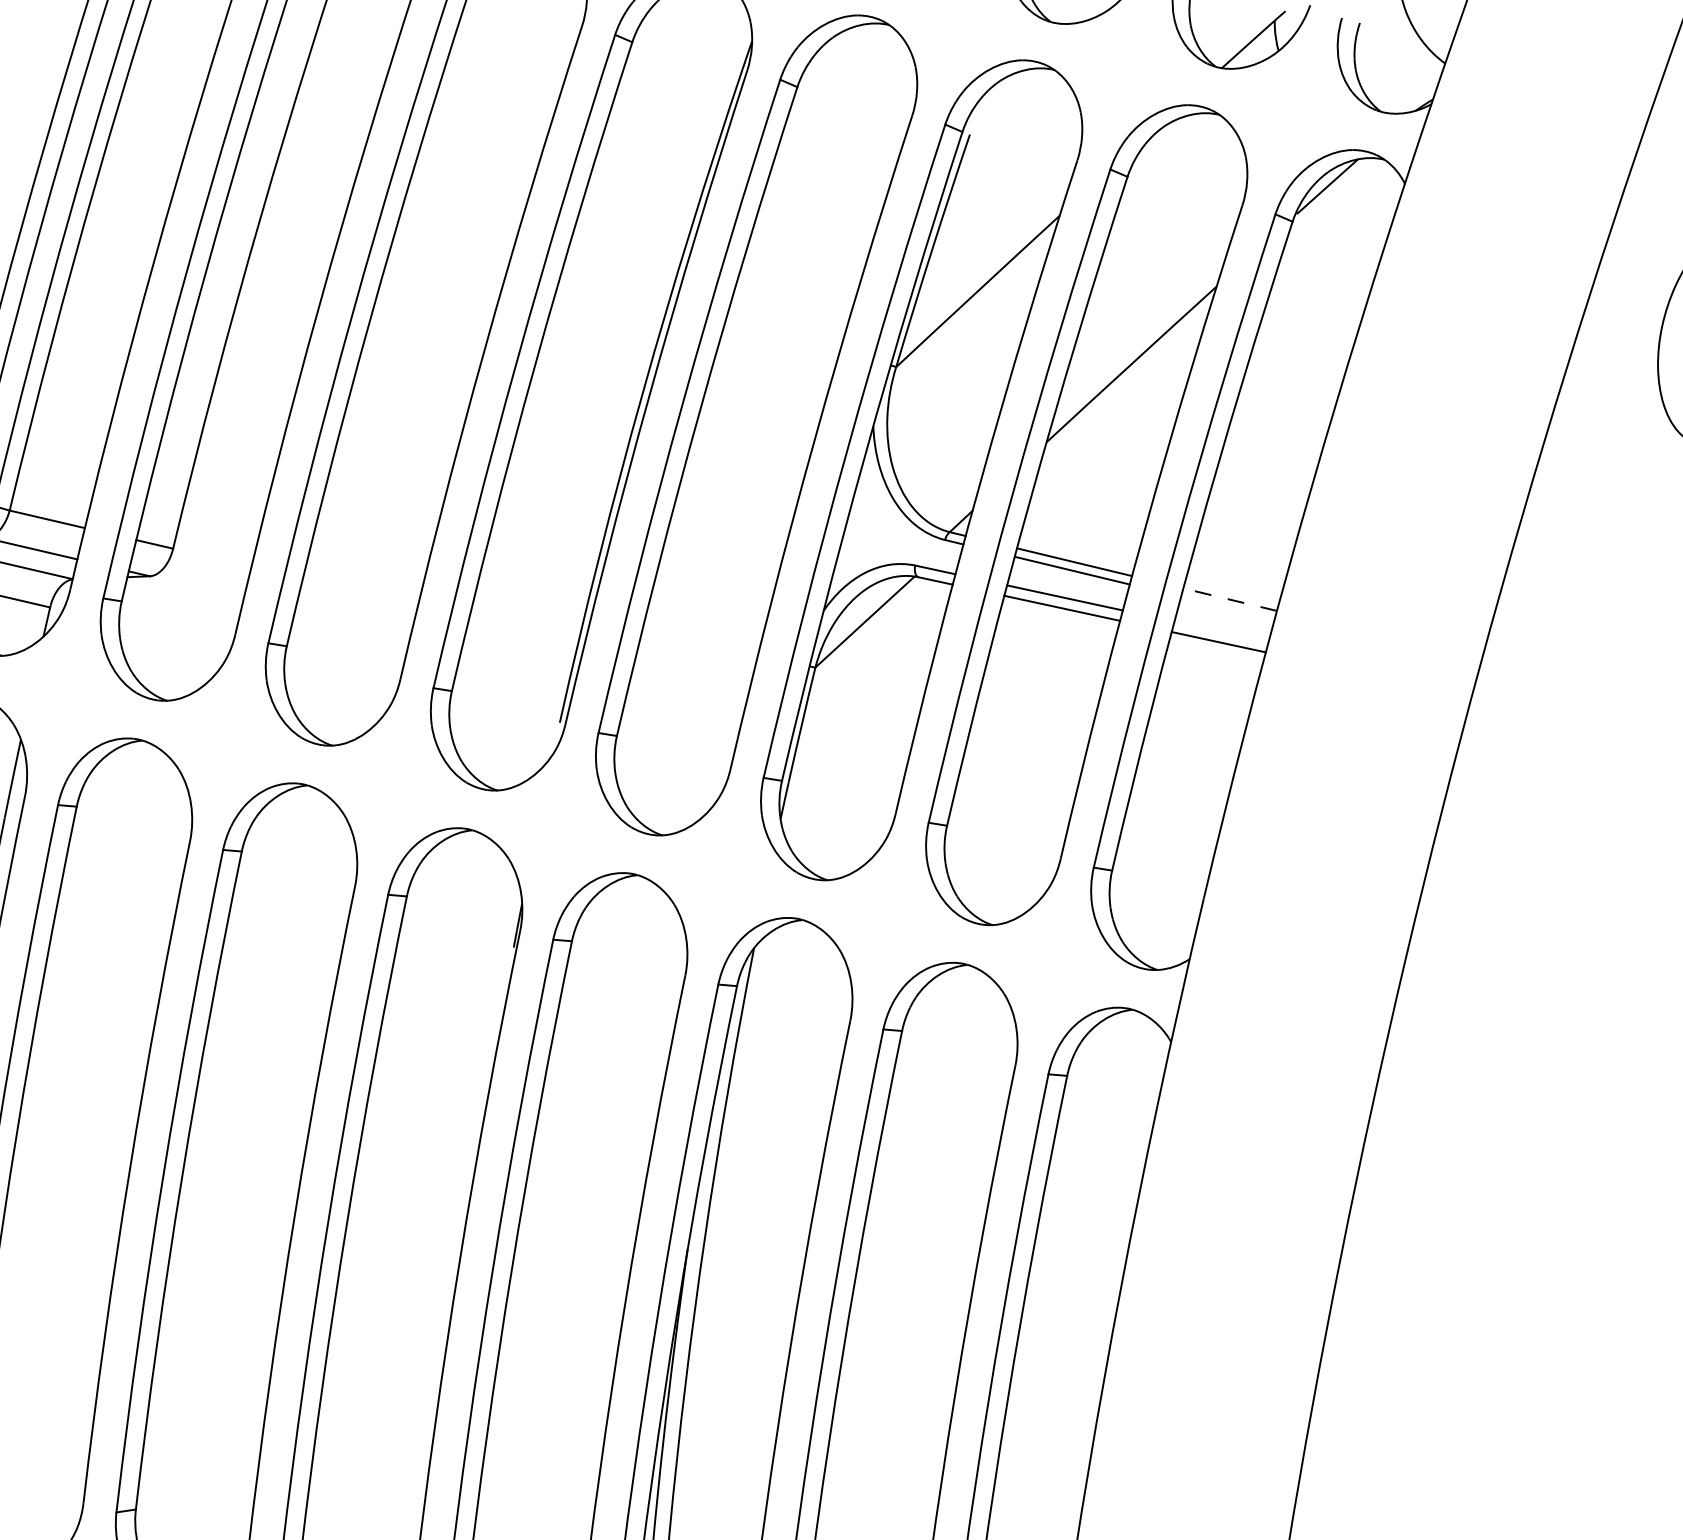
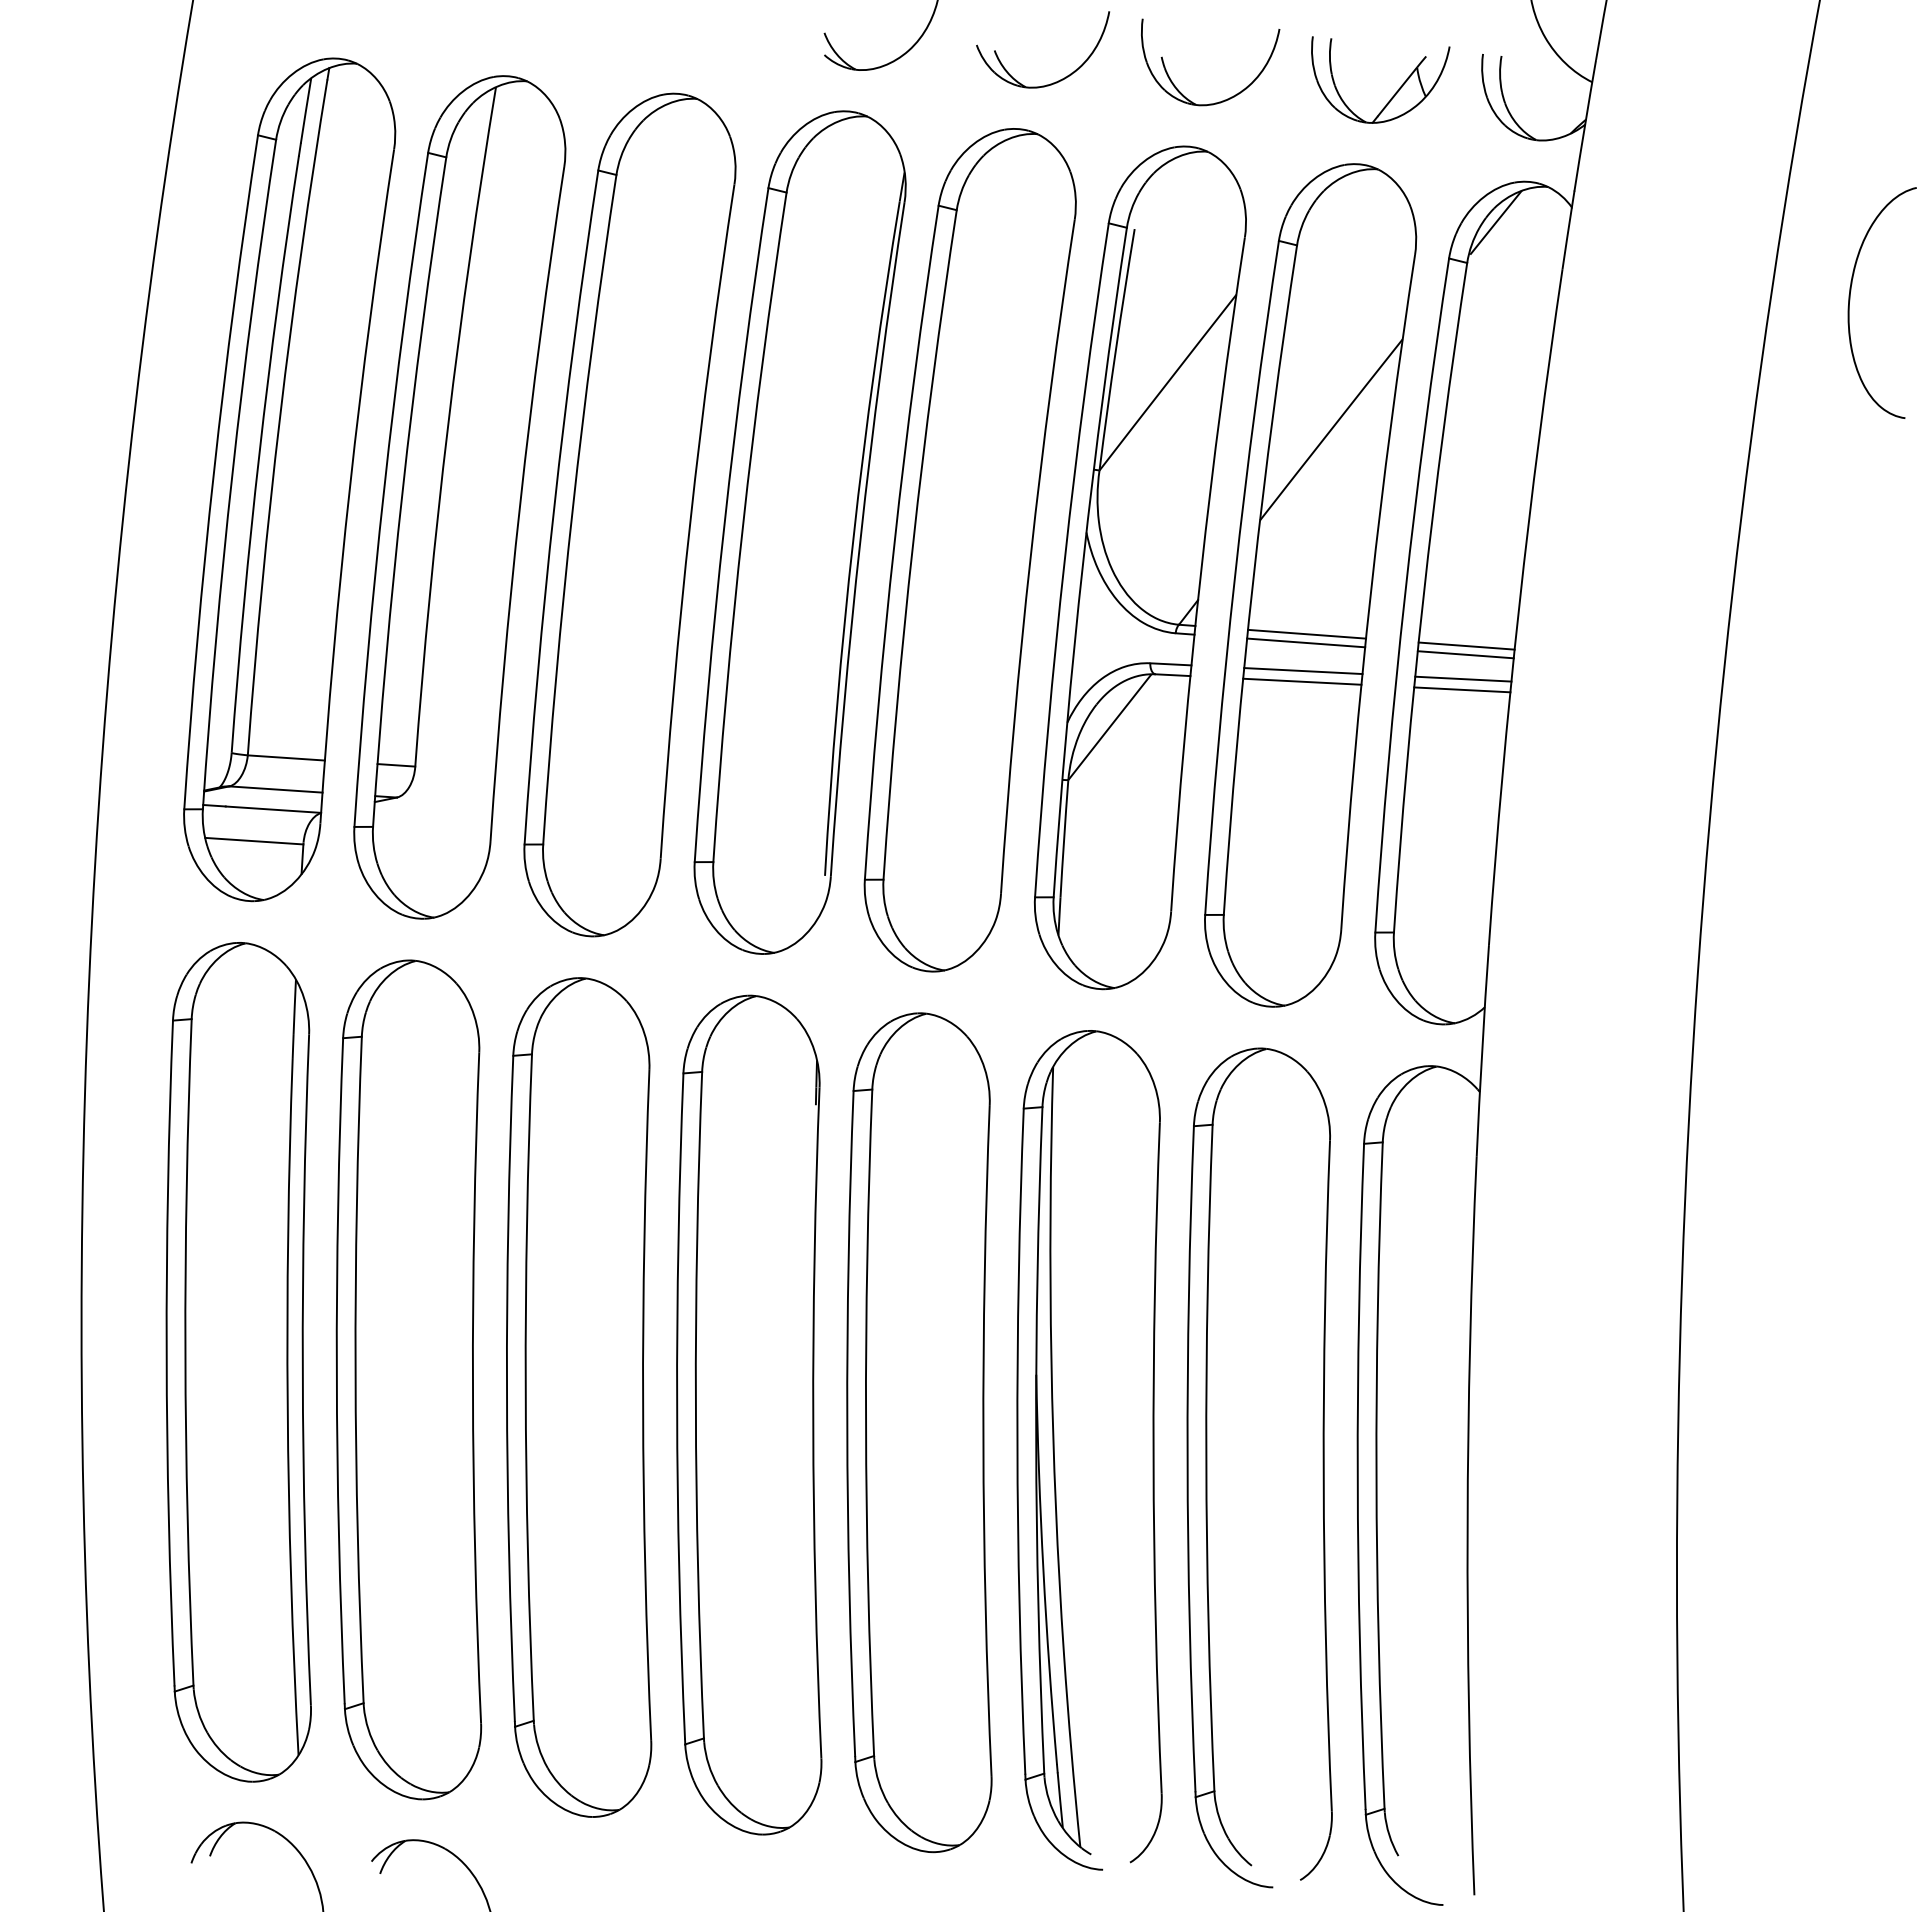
line: (1229, 600) -> (1466, 646), dashed -> solid
line: (1227, 607) -> (1465, 654), added
line: (1221, 631) -> (1463, 678), added

